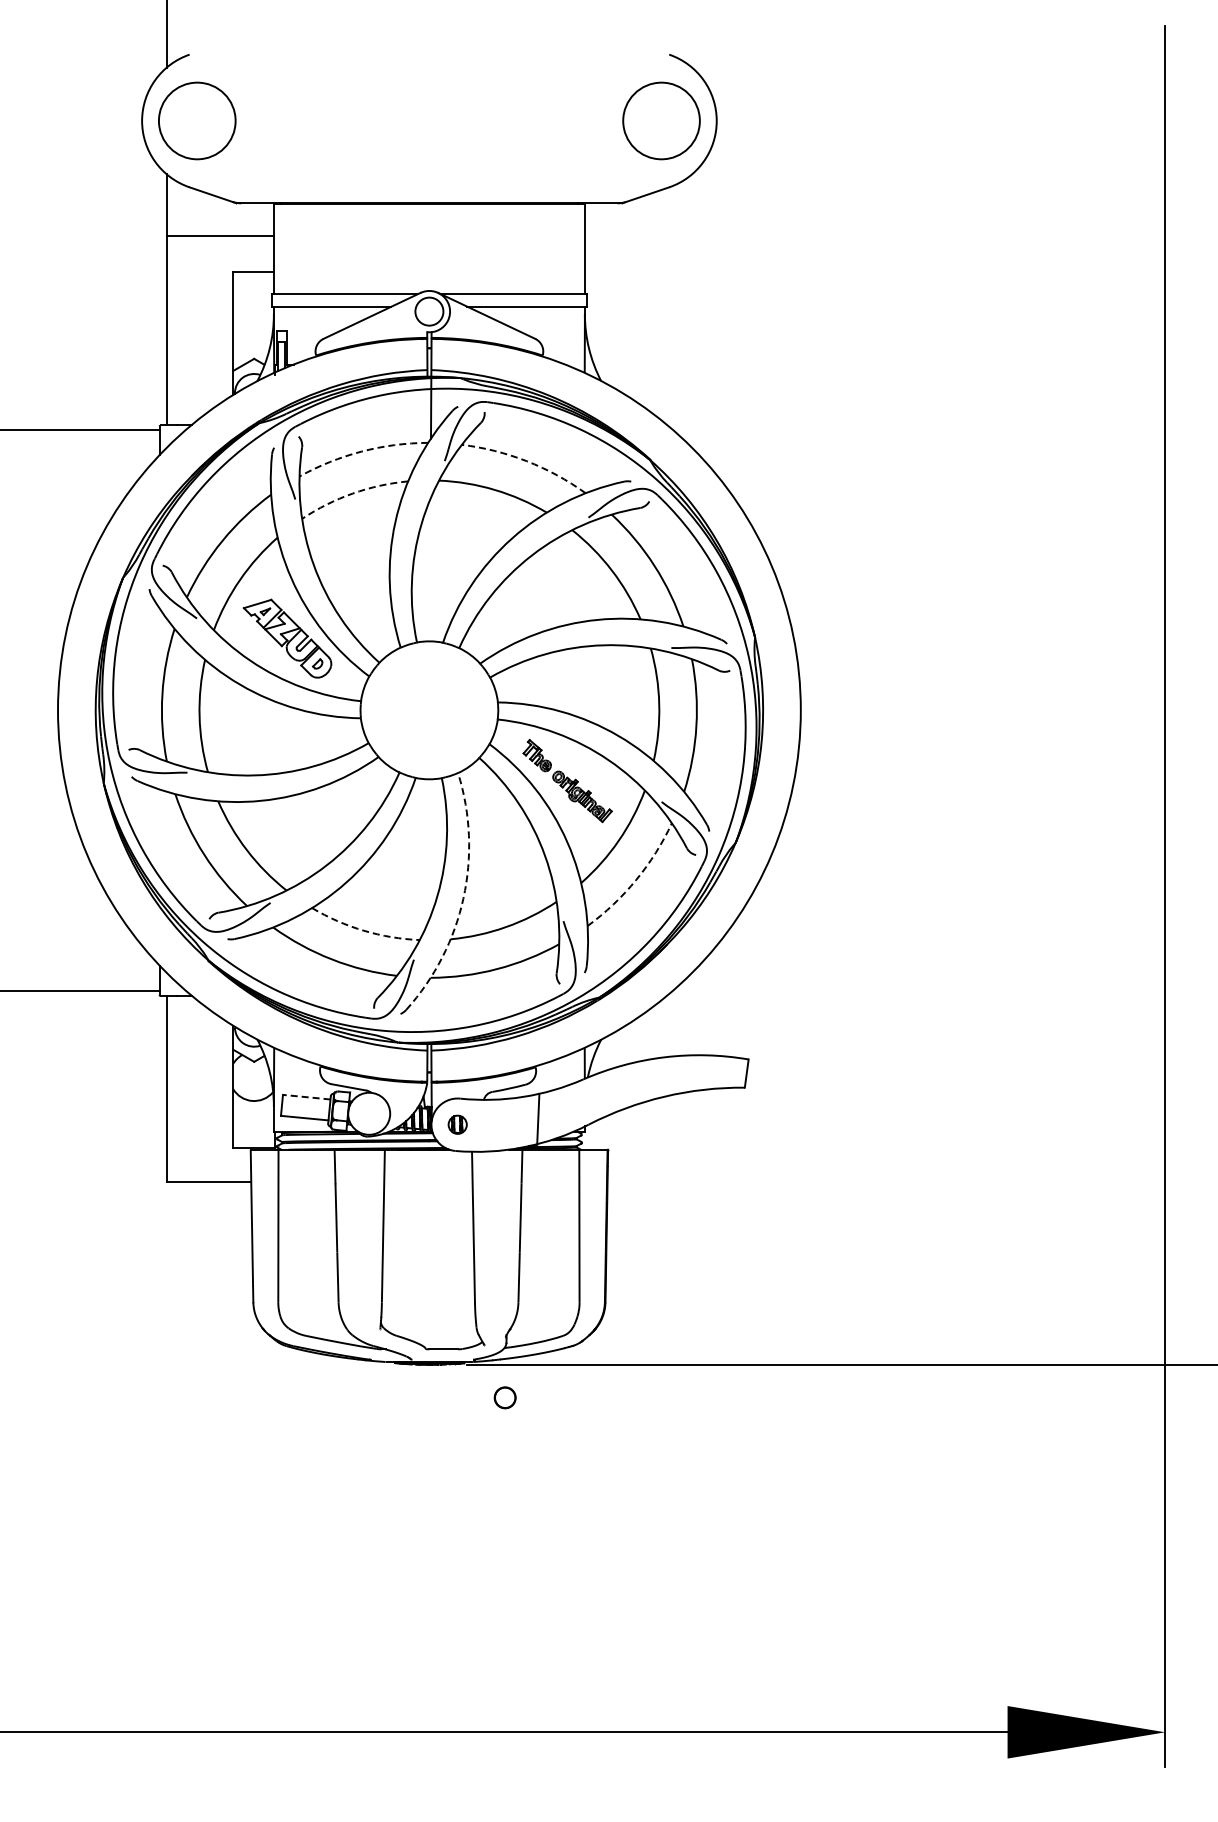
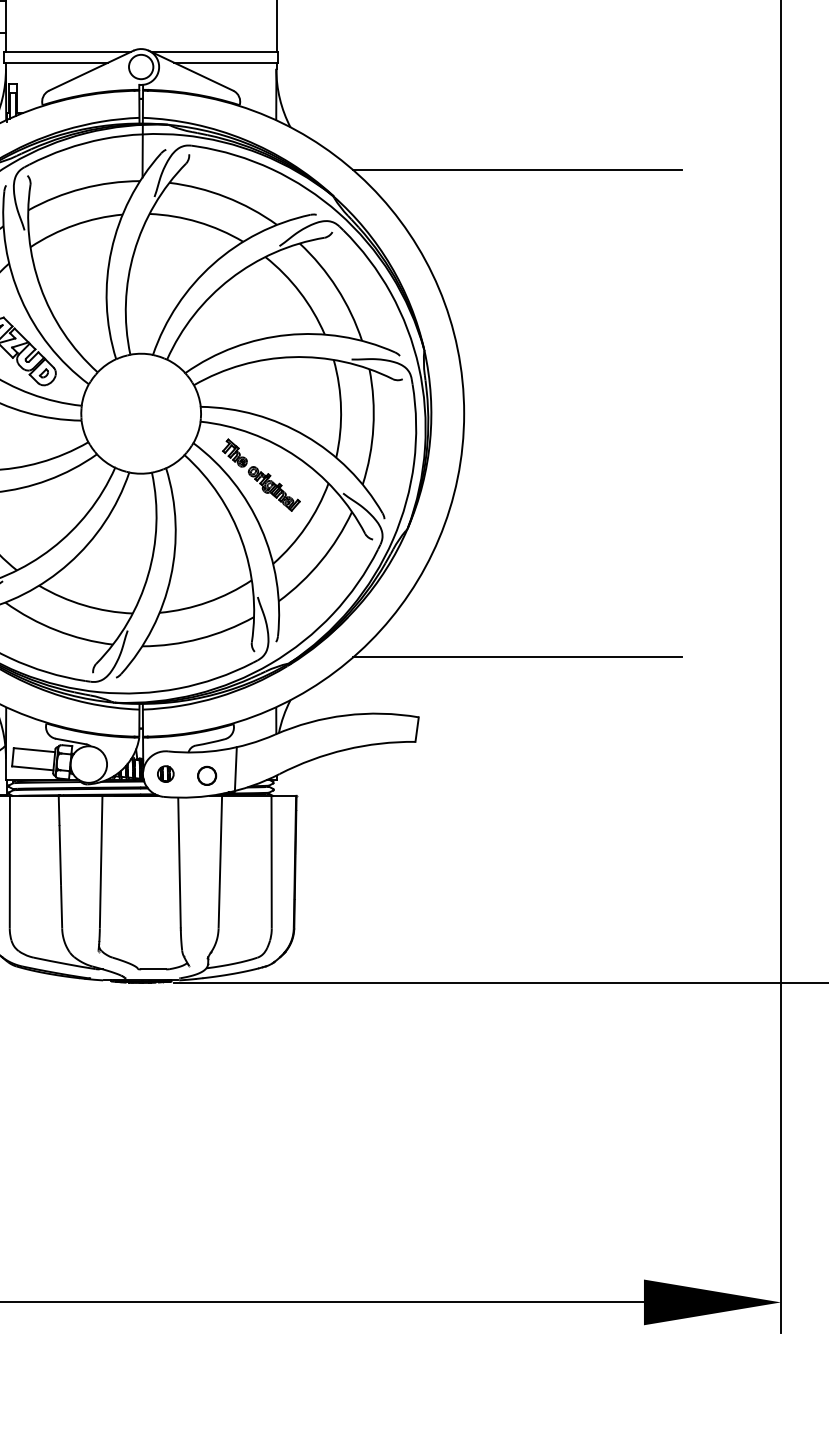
line: (861, 430) -> (516, 170), added
arc: (361, 451) -> (82, 188), dashed -> solid
arc: (526, 461) -> (225, 197), dashed -> solid
arc: (352, 493) -> (74, 225), dashed -> solid
arc: (636, 879) -> (321, 560), dashed -> solid
arc: (463, 898) -> (170, 577), dashed -> solid
arc: (363, 930) -> (83, 605), dashed -> solid
line: (861, 990) -> (516, 657), added
line: (306, 1097) -> (34, 750), dashed -> solid
circle: (504, 1397) -> (206, 775), moved

